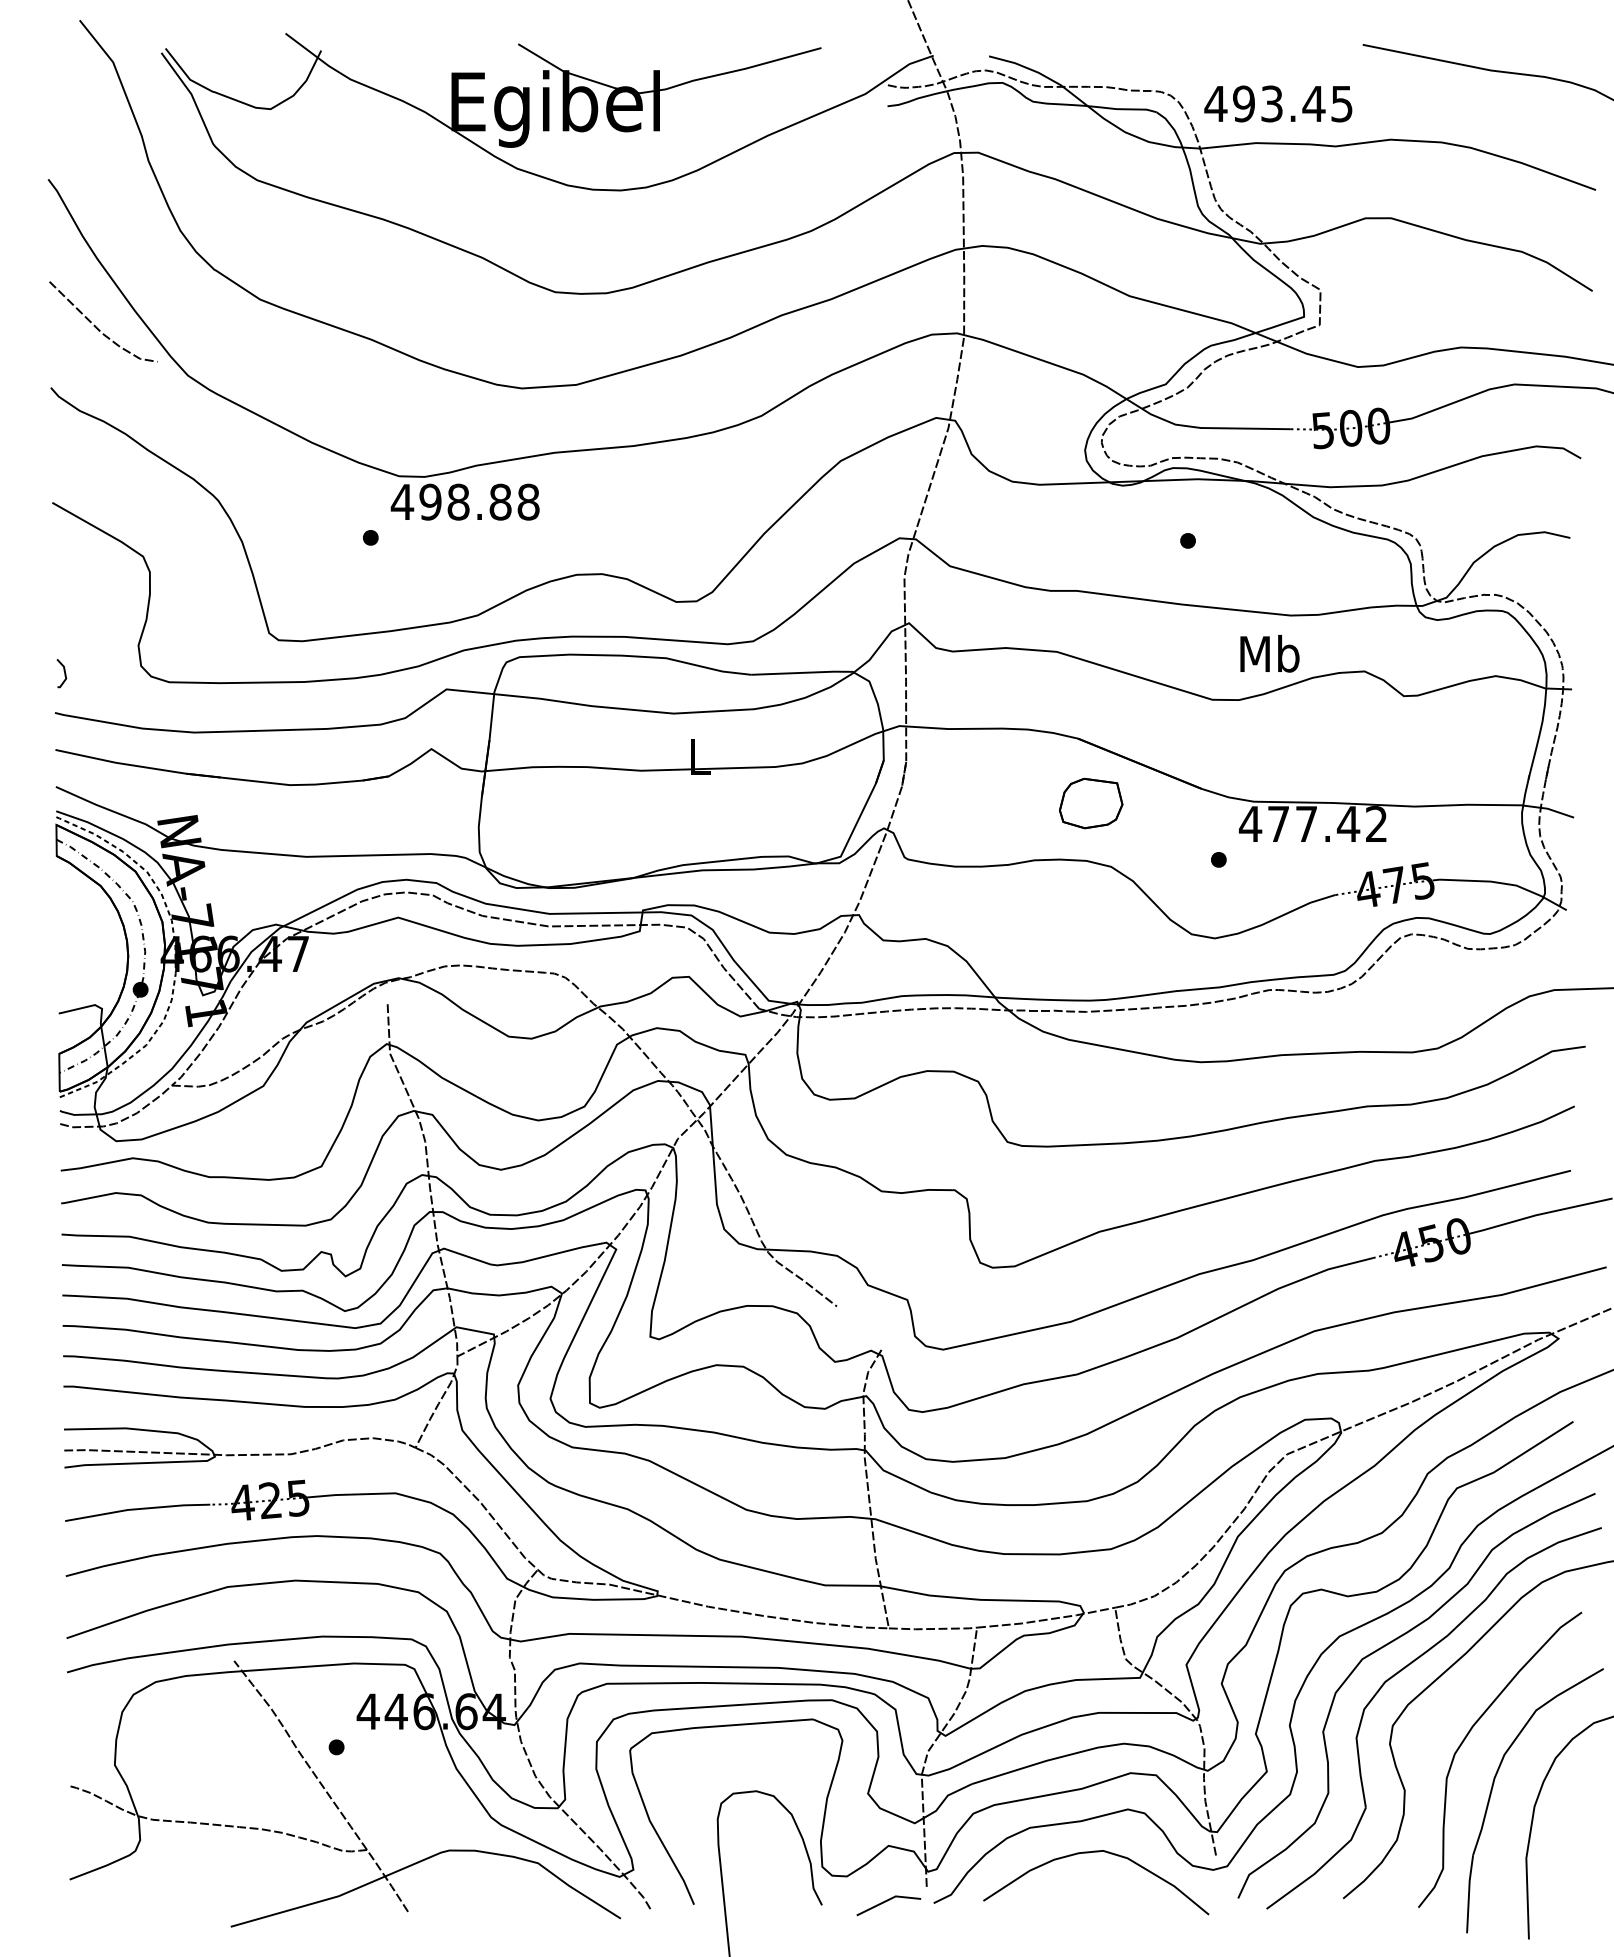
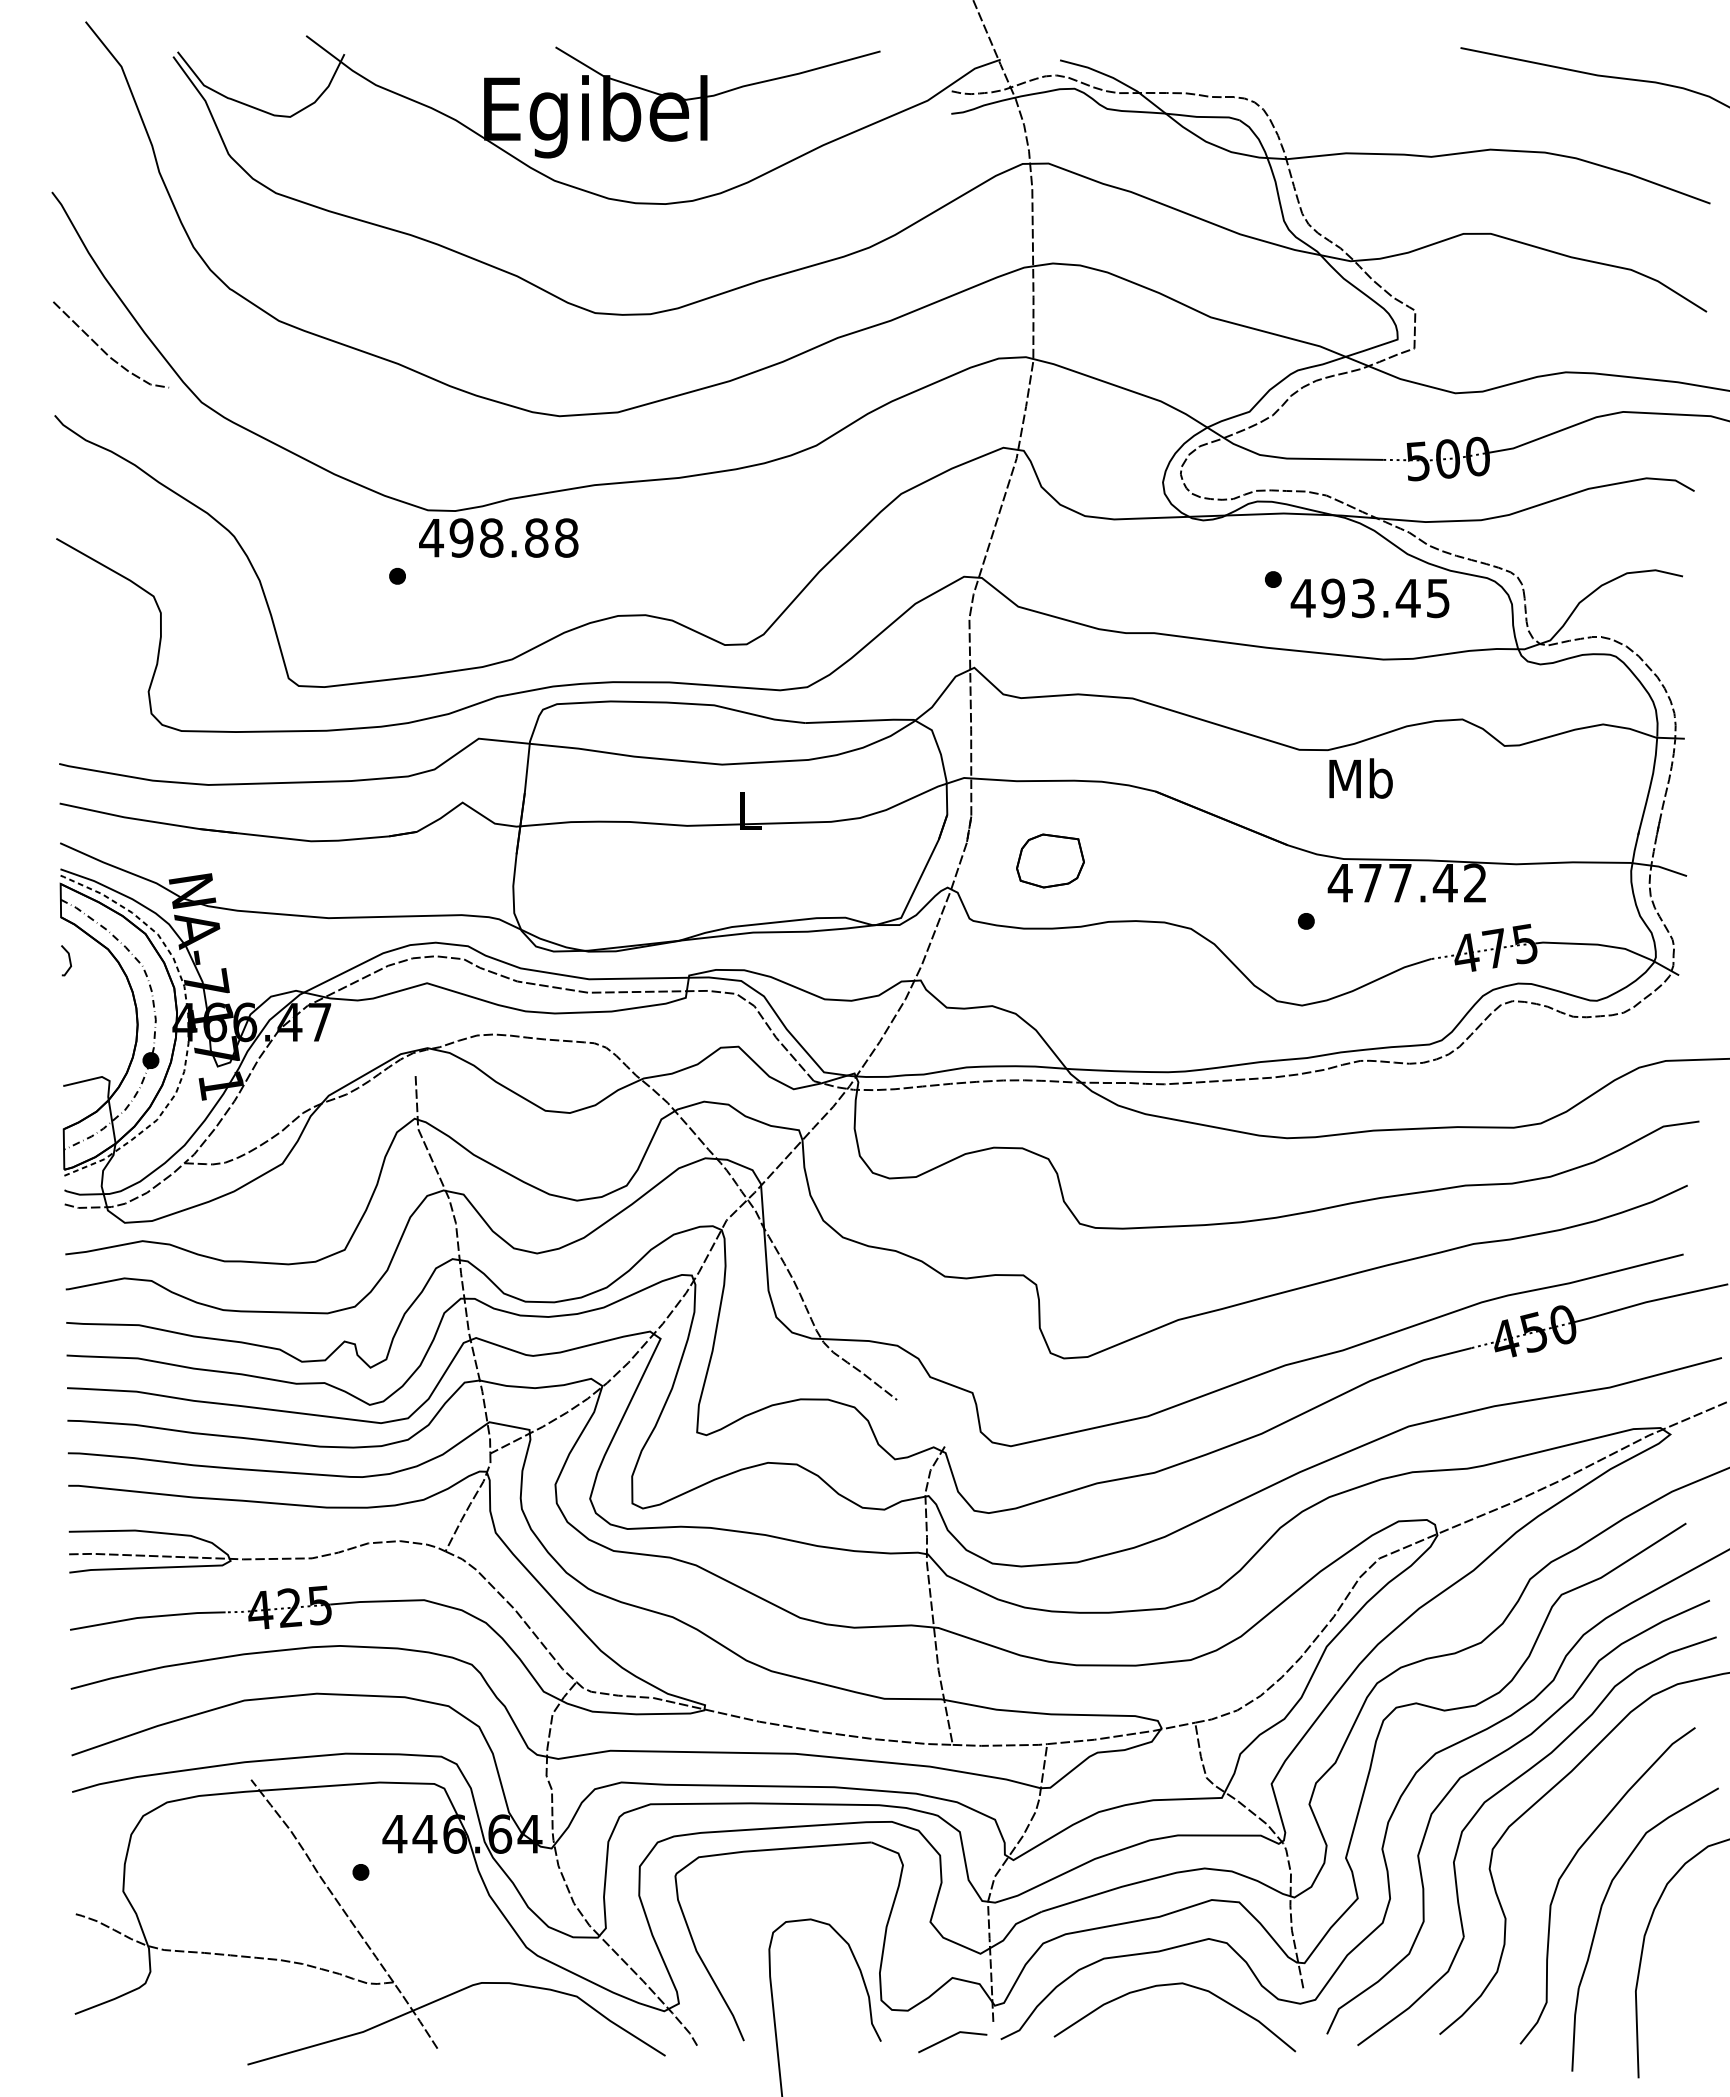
text: (1277, 104) -> (1369, 598), moved
text: (1269, 653) -> (1360, 778), moved
line: (63, 671) -> (68, 958), moved
part: (1091, 803) -> (1050, 860), moved

